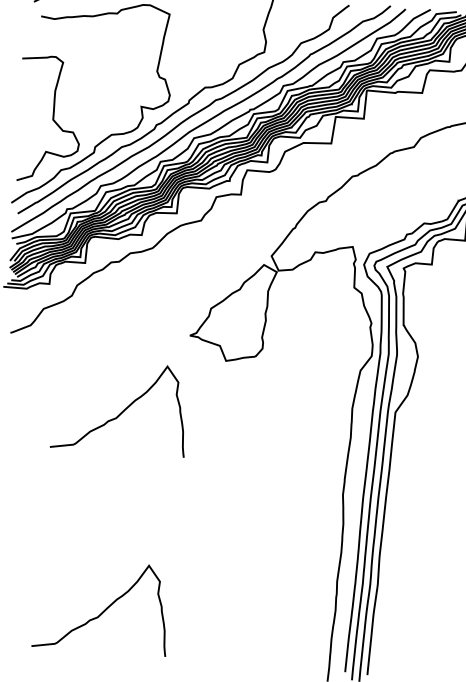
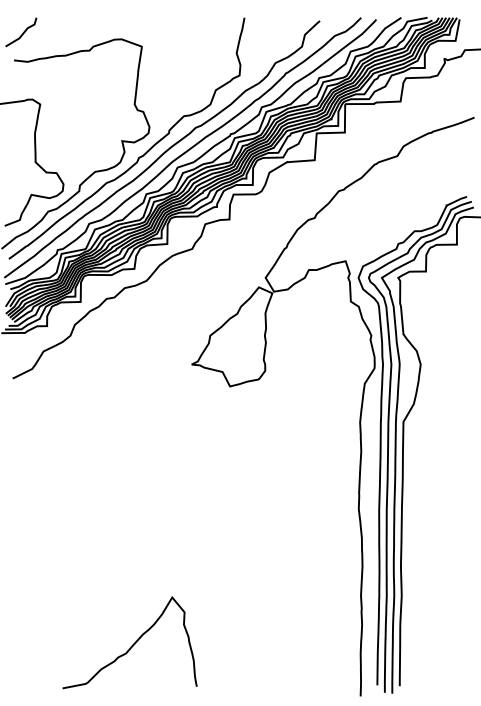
curve: (123, 409) -> (132, 444), removed

